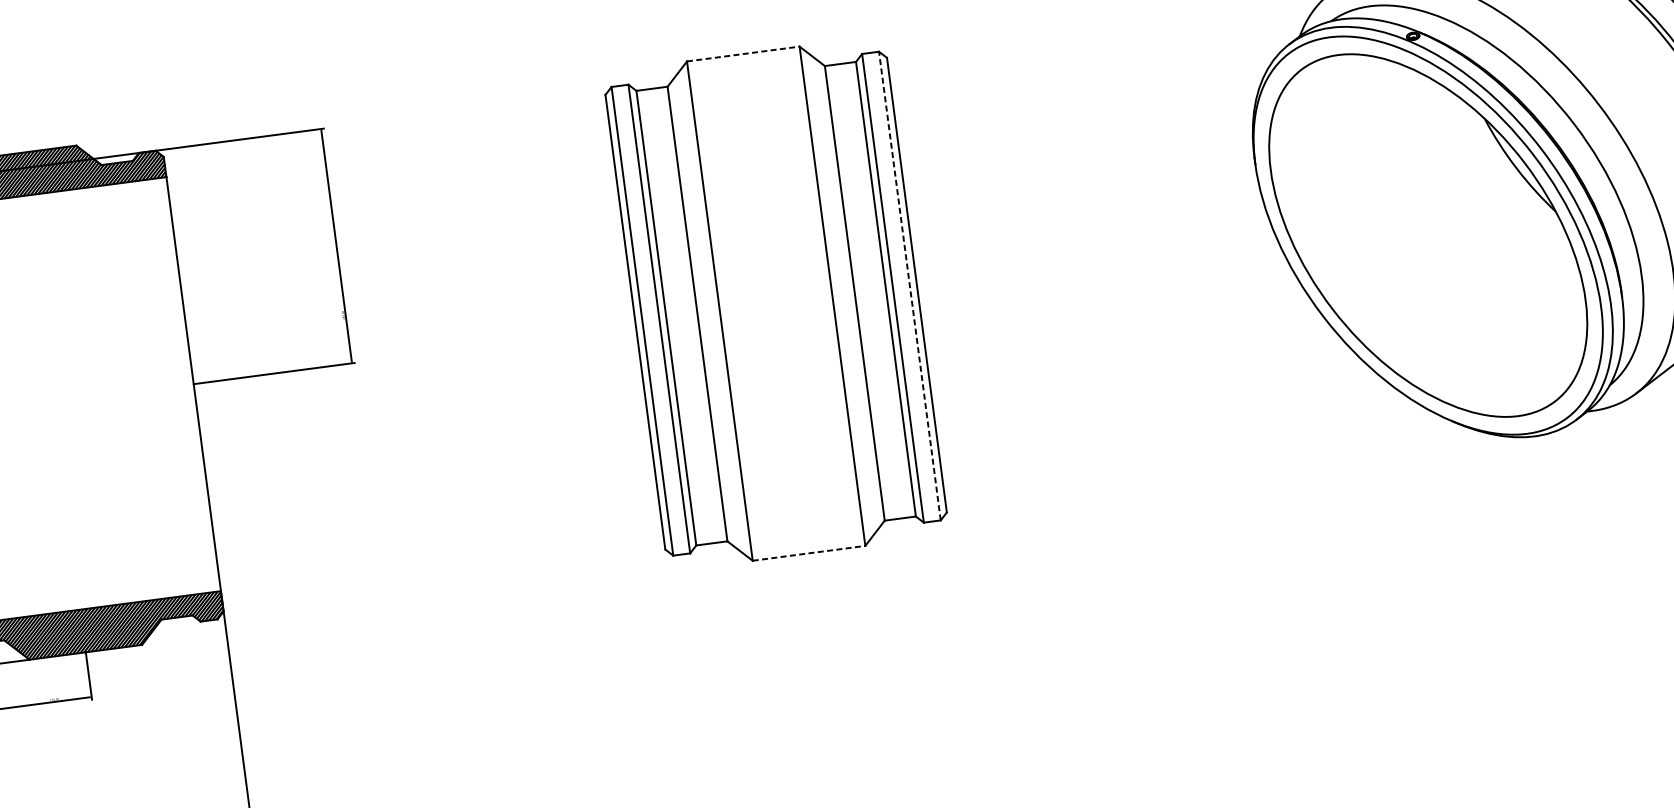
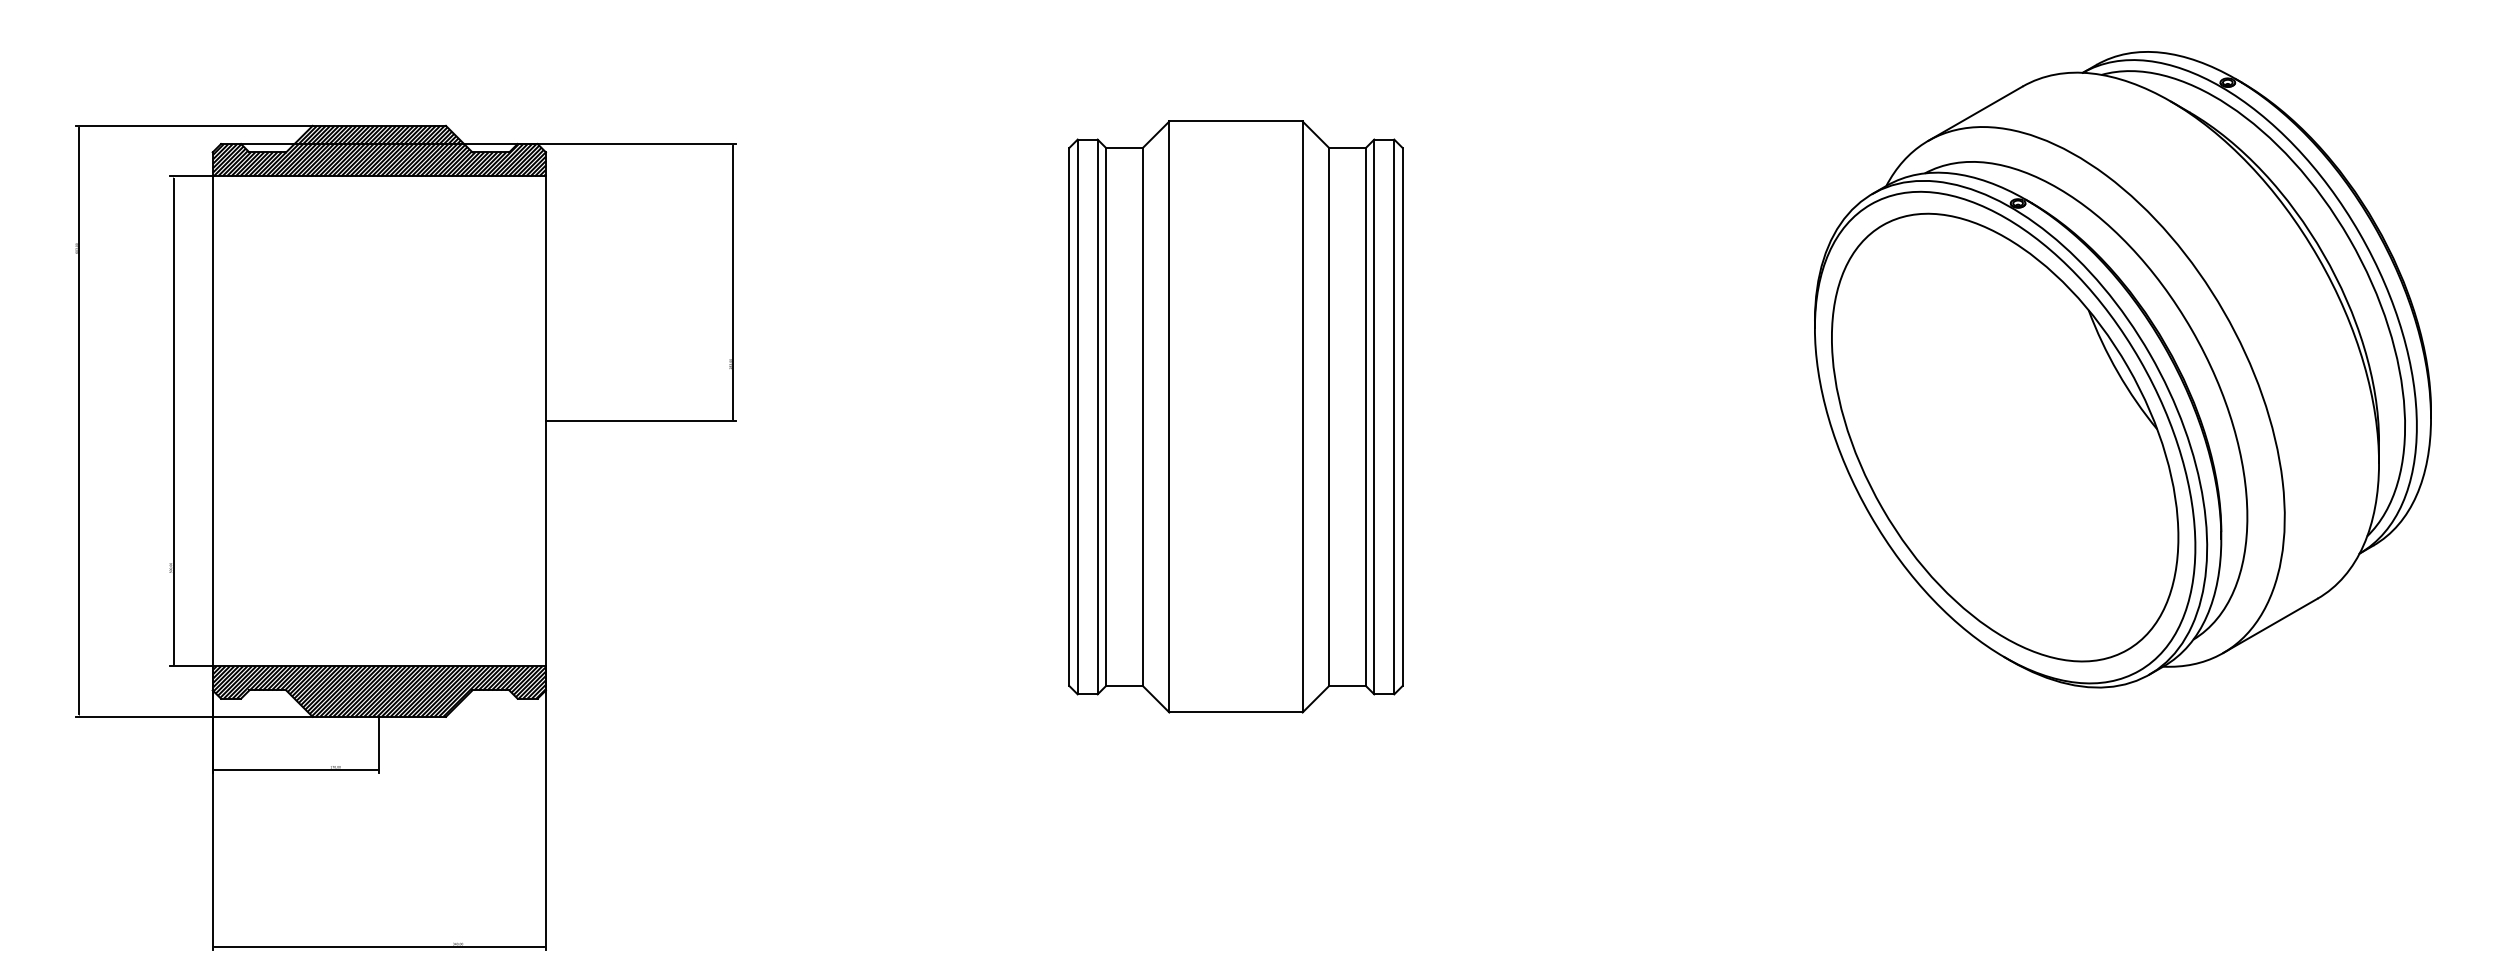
line: (743, 54) -> (1236, 121), dashed -> solid
line: (910, 285) -> (1394, 416), dashed -> solid
line: (809, 553) -> (1236, 712), dashed -> solid

